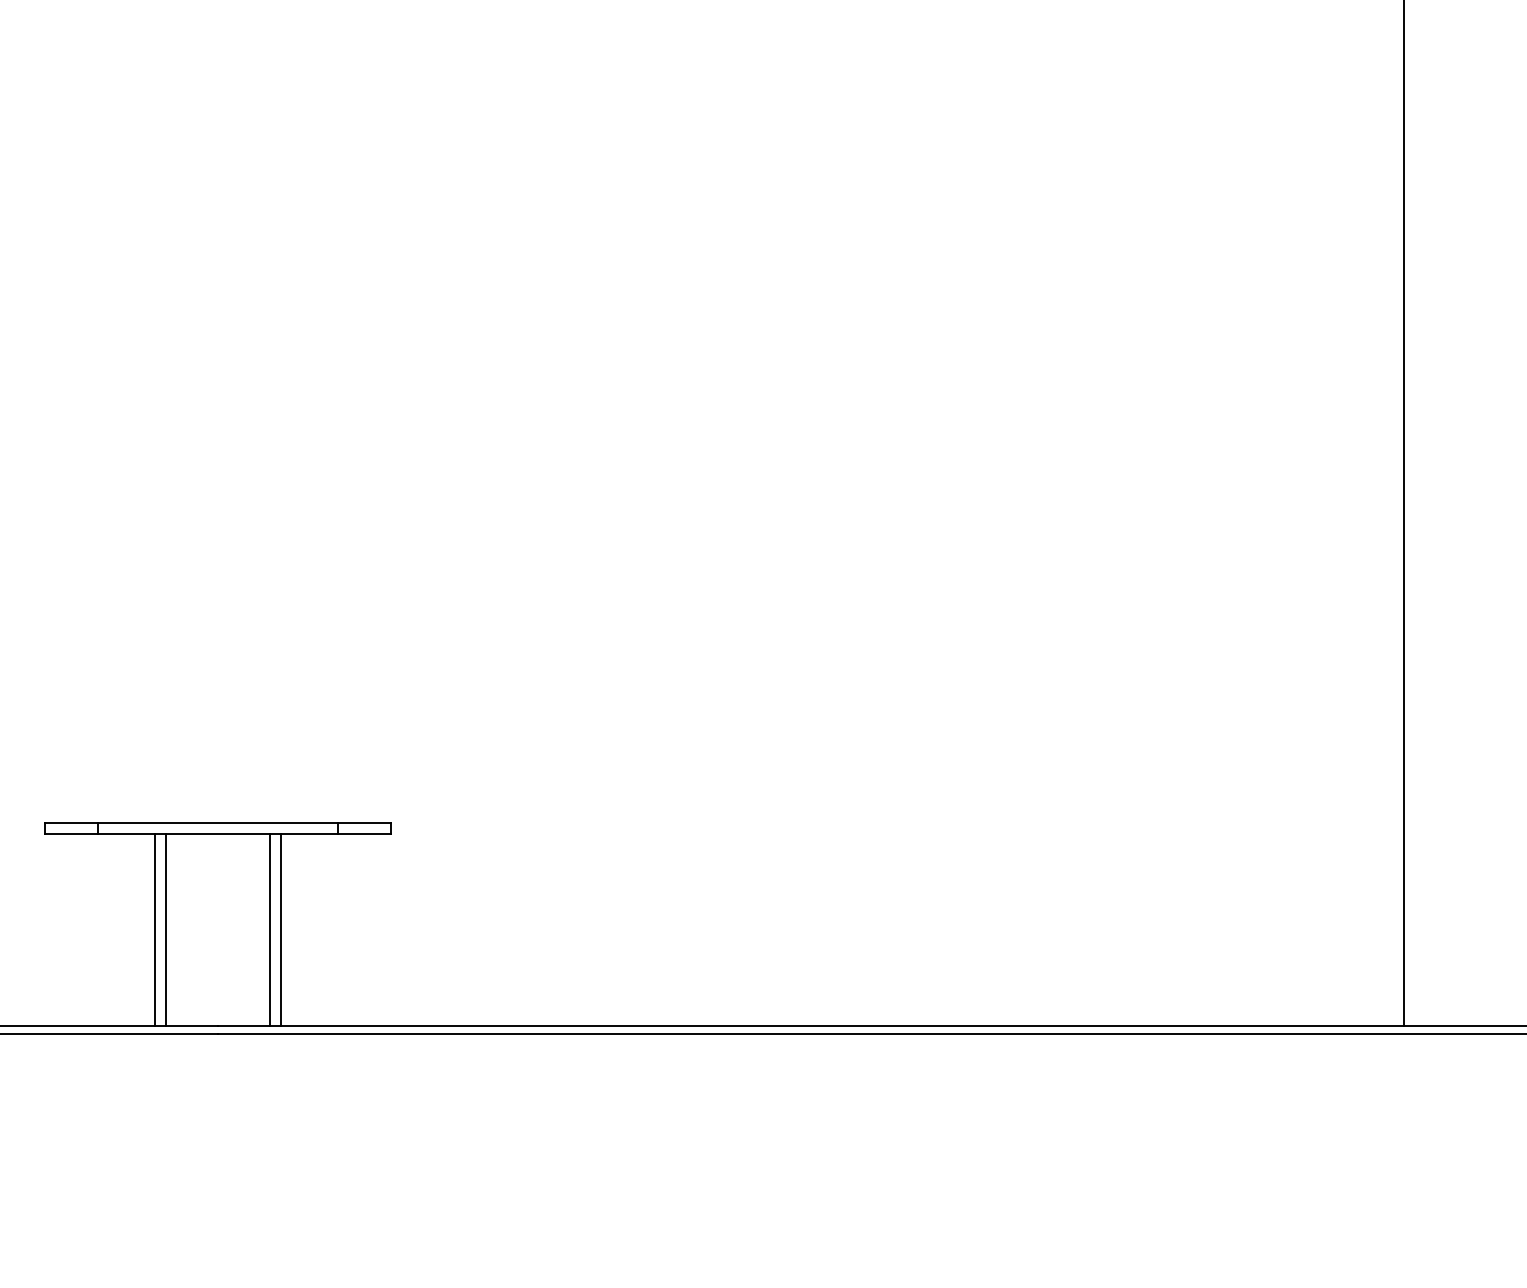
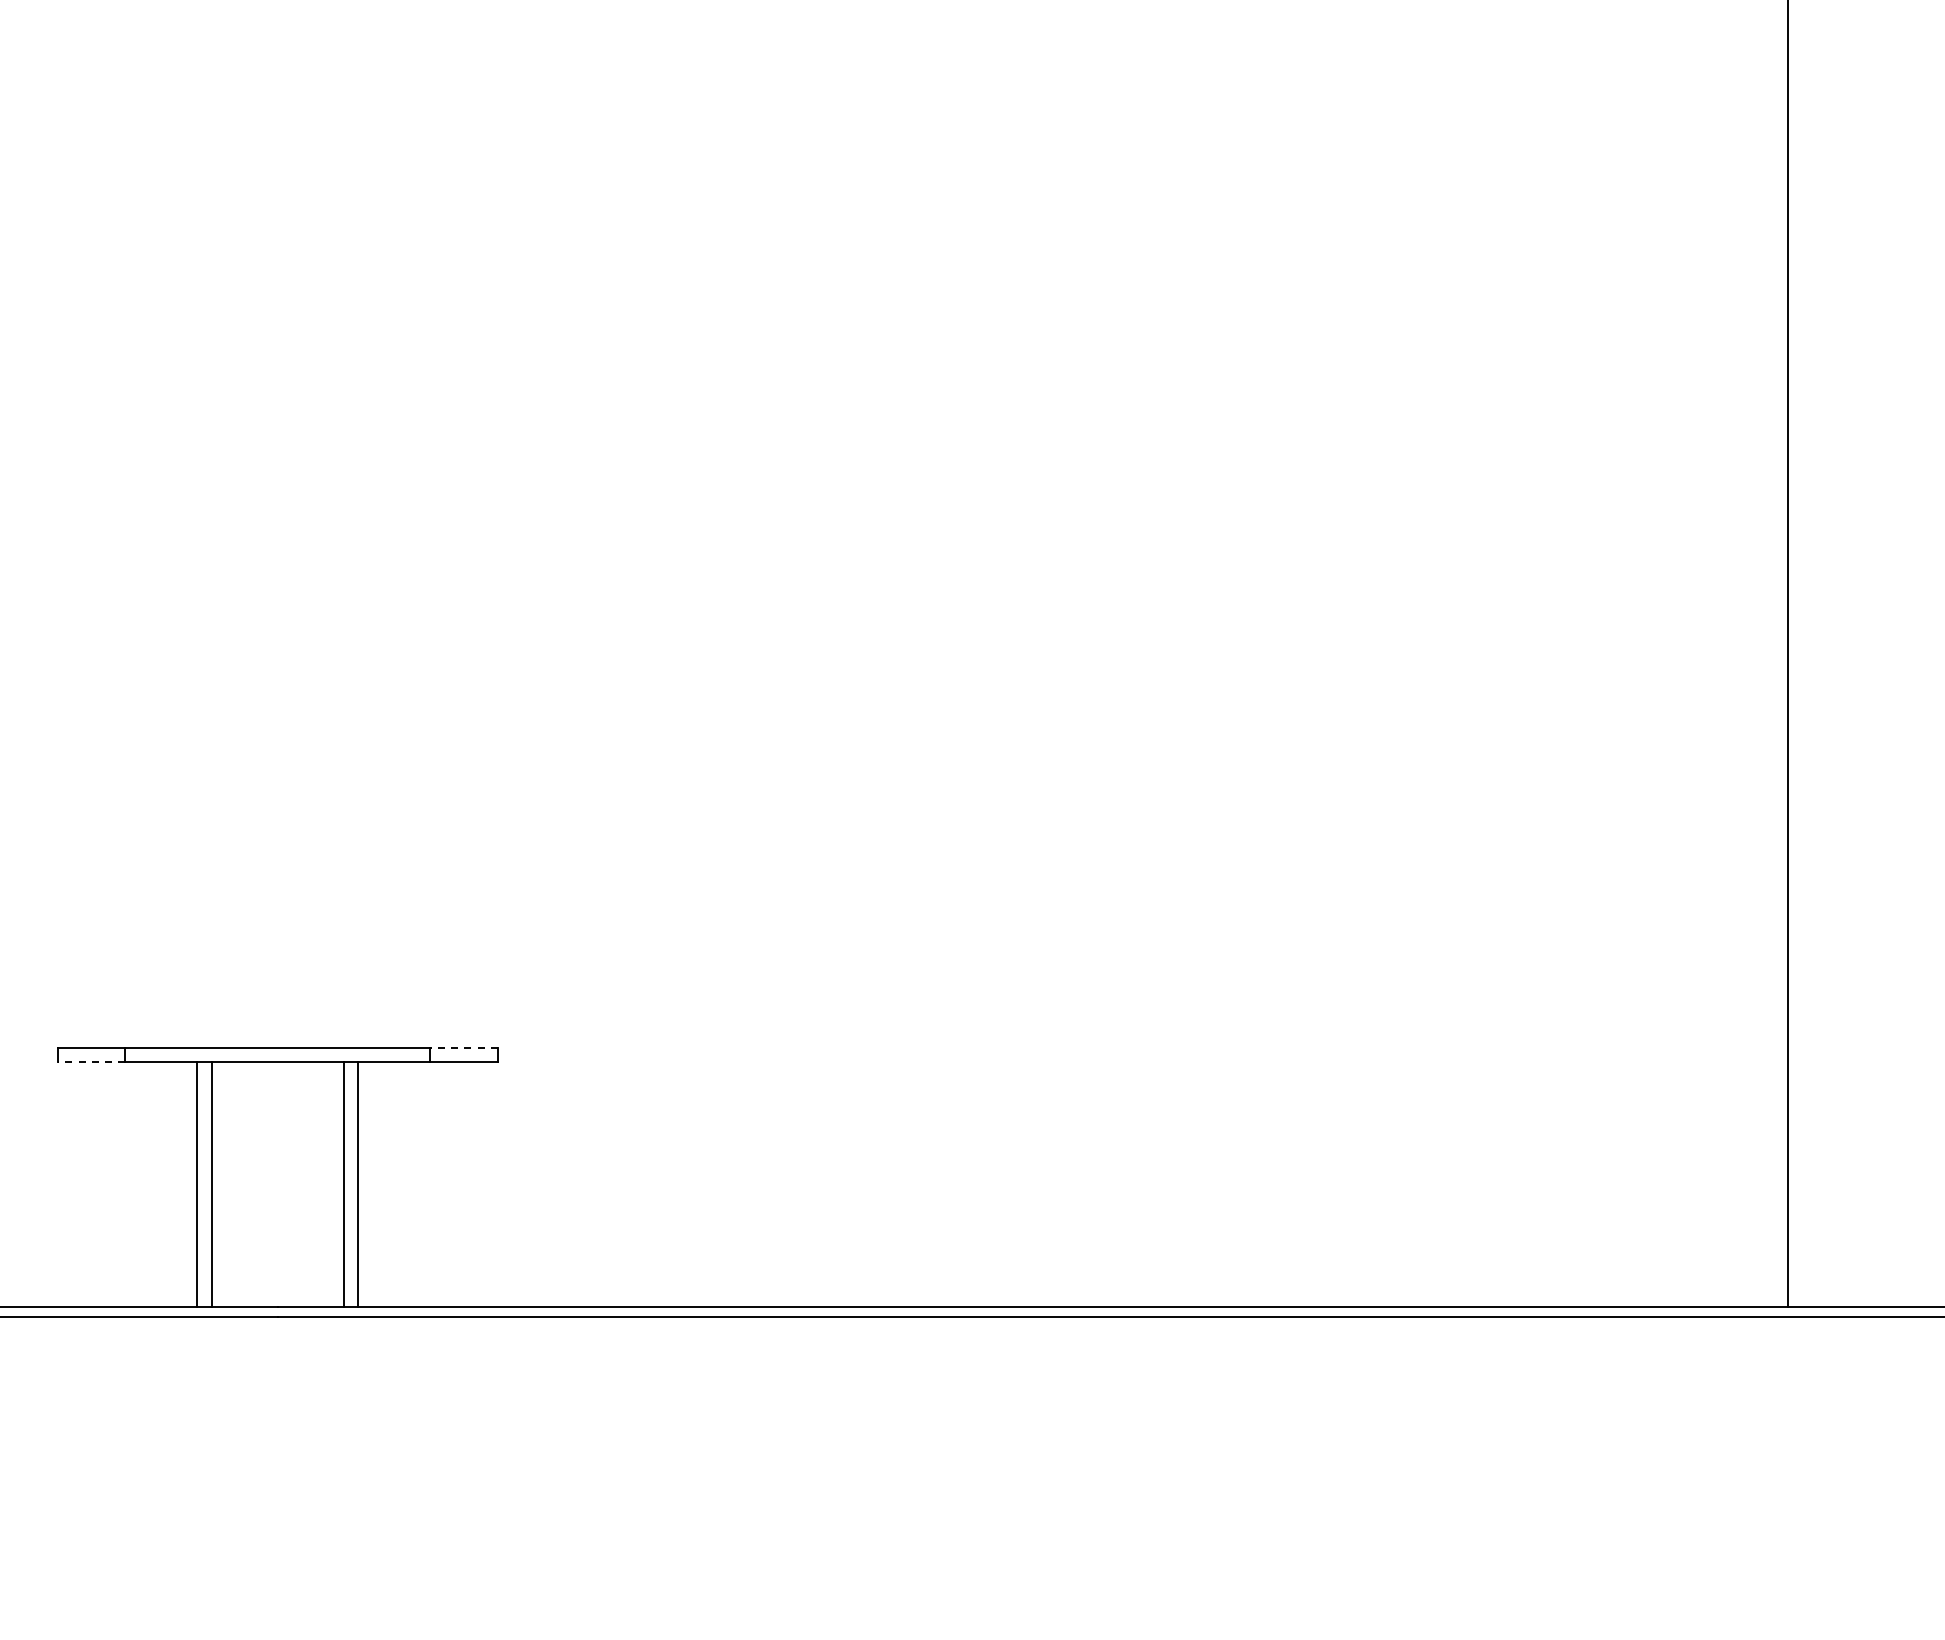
line: (364, 822) -> (464, 1047), solid -> dashed
line: (71, 834) -> (91, 1062), solid -> dashed

